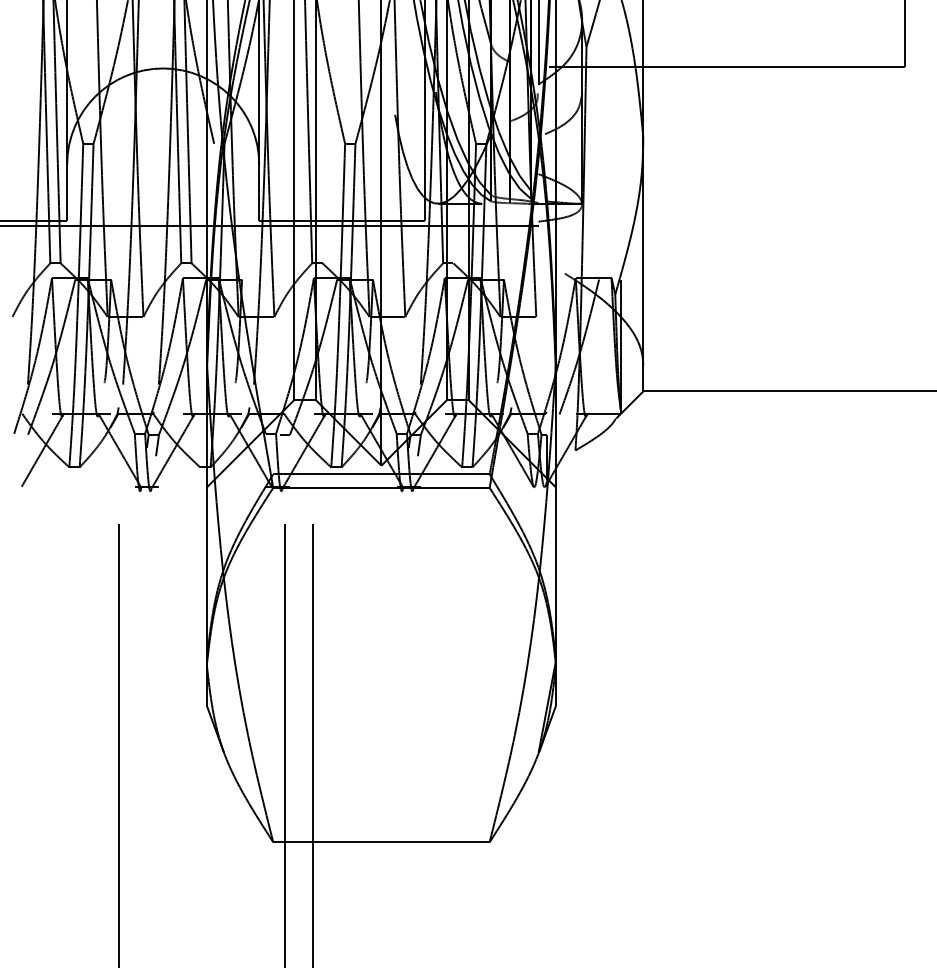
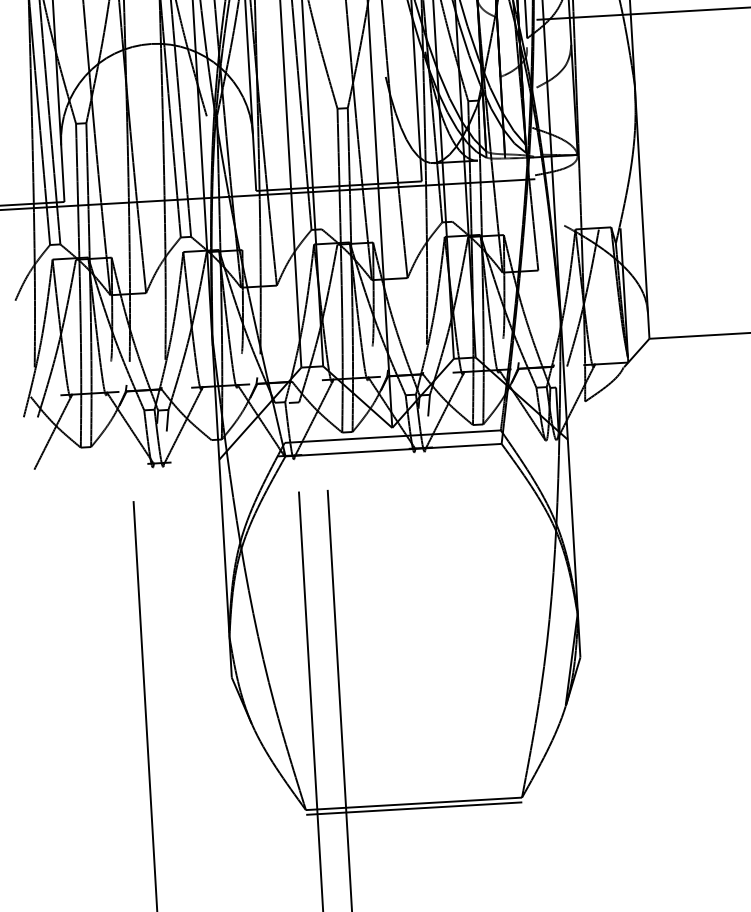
line: (381, 846) -> (414, 808), added

